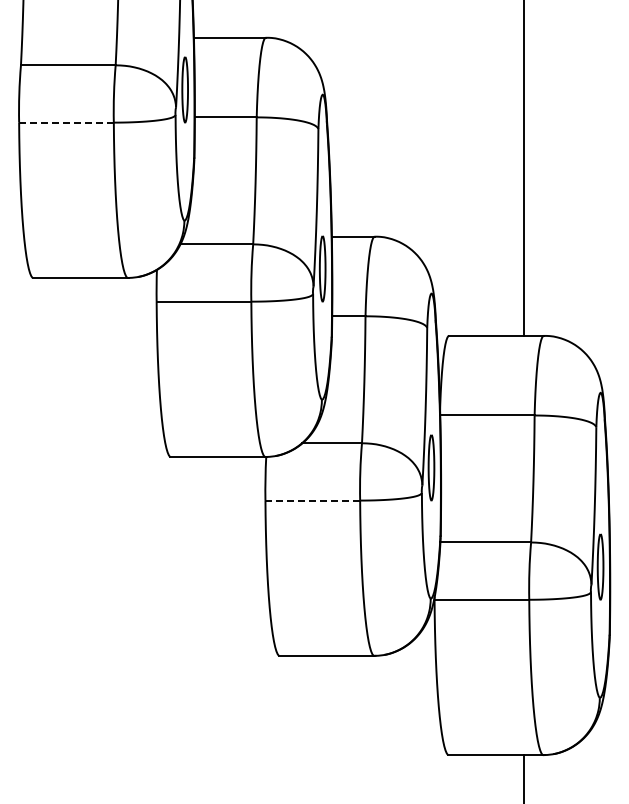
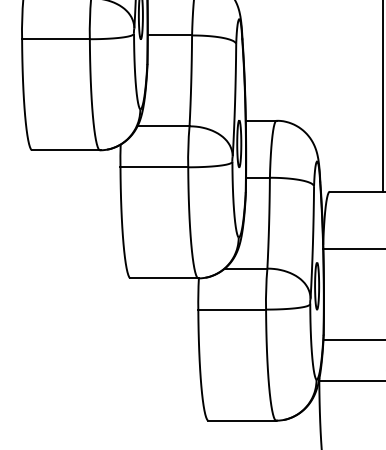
line: (65, 122) -> (55, 39), dashed -> solid
line: (312, 500) -> (231, 309), dashed -> solid

